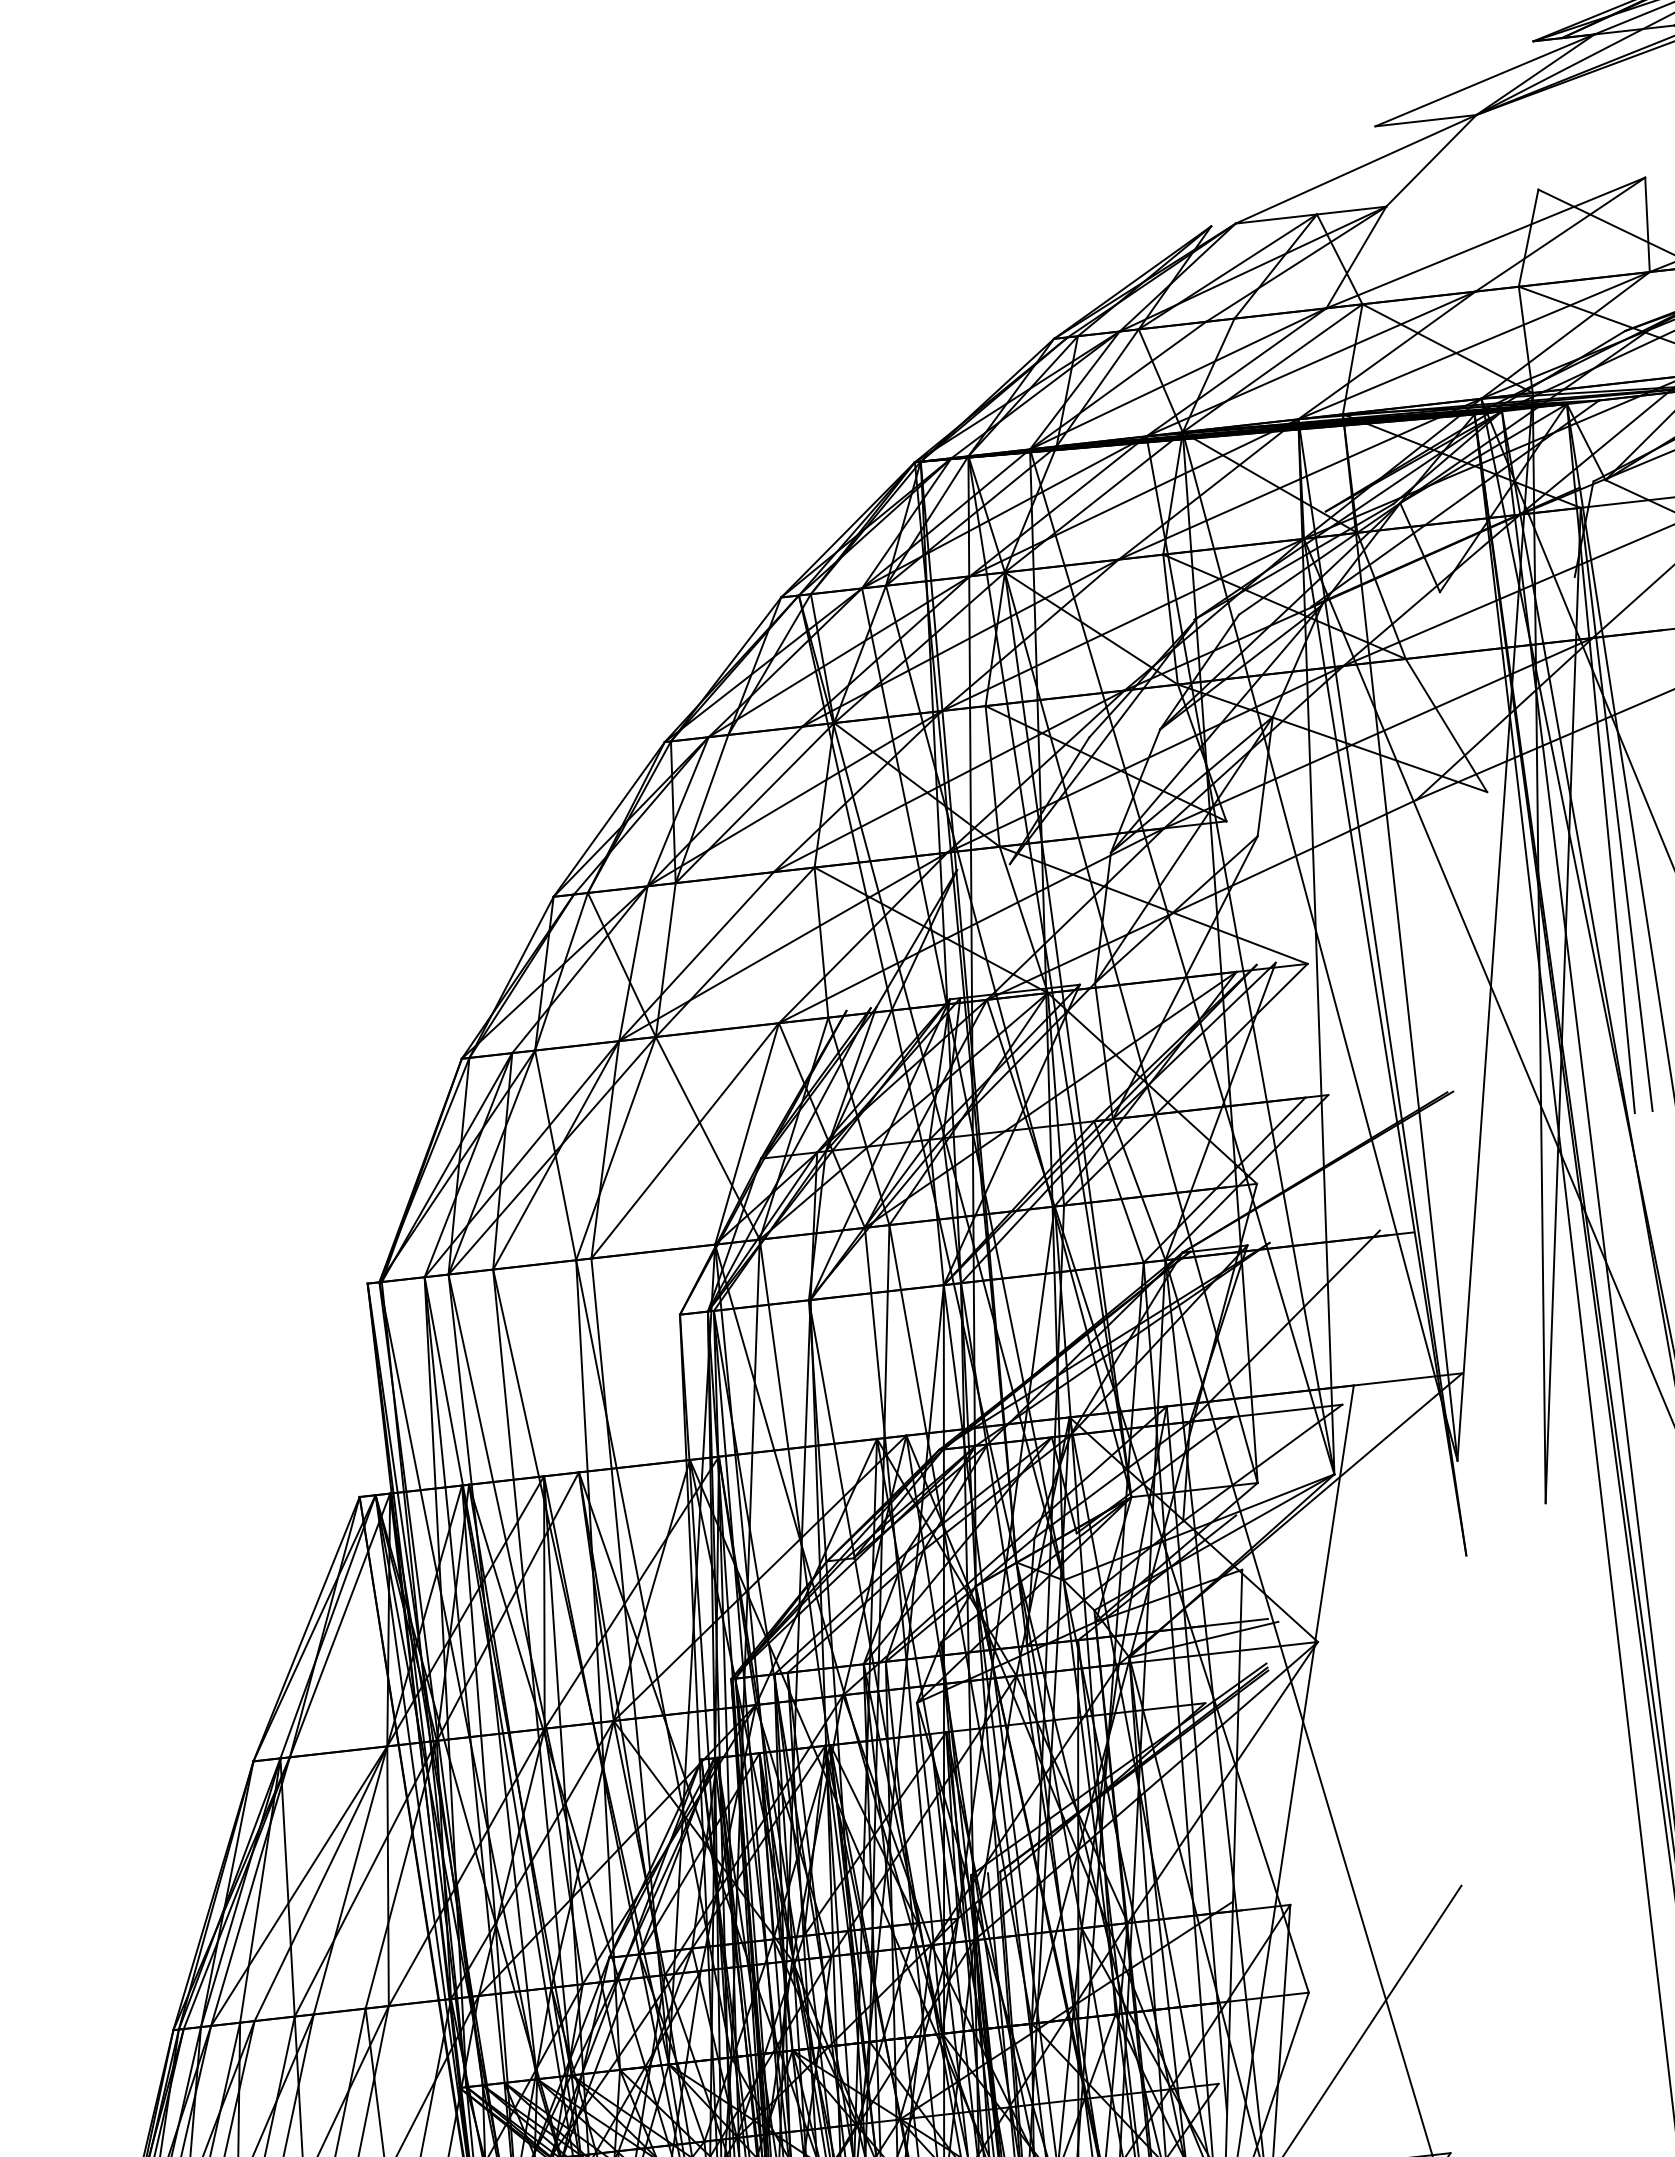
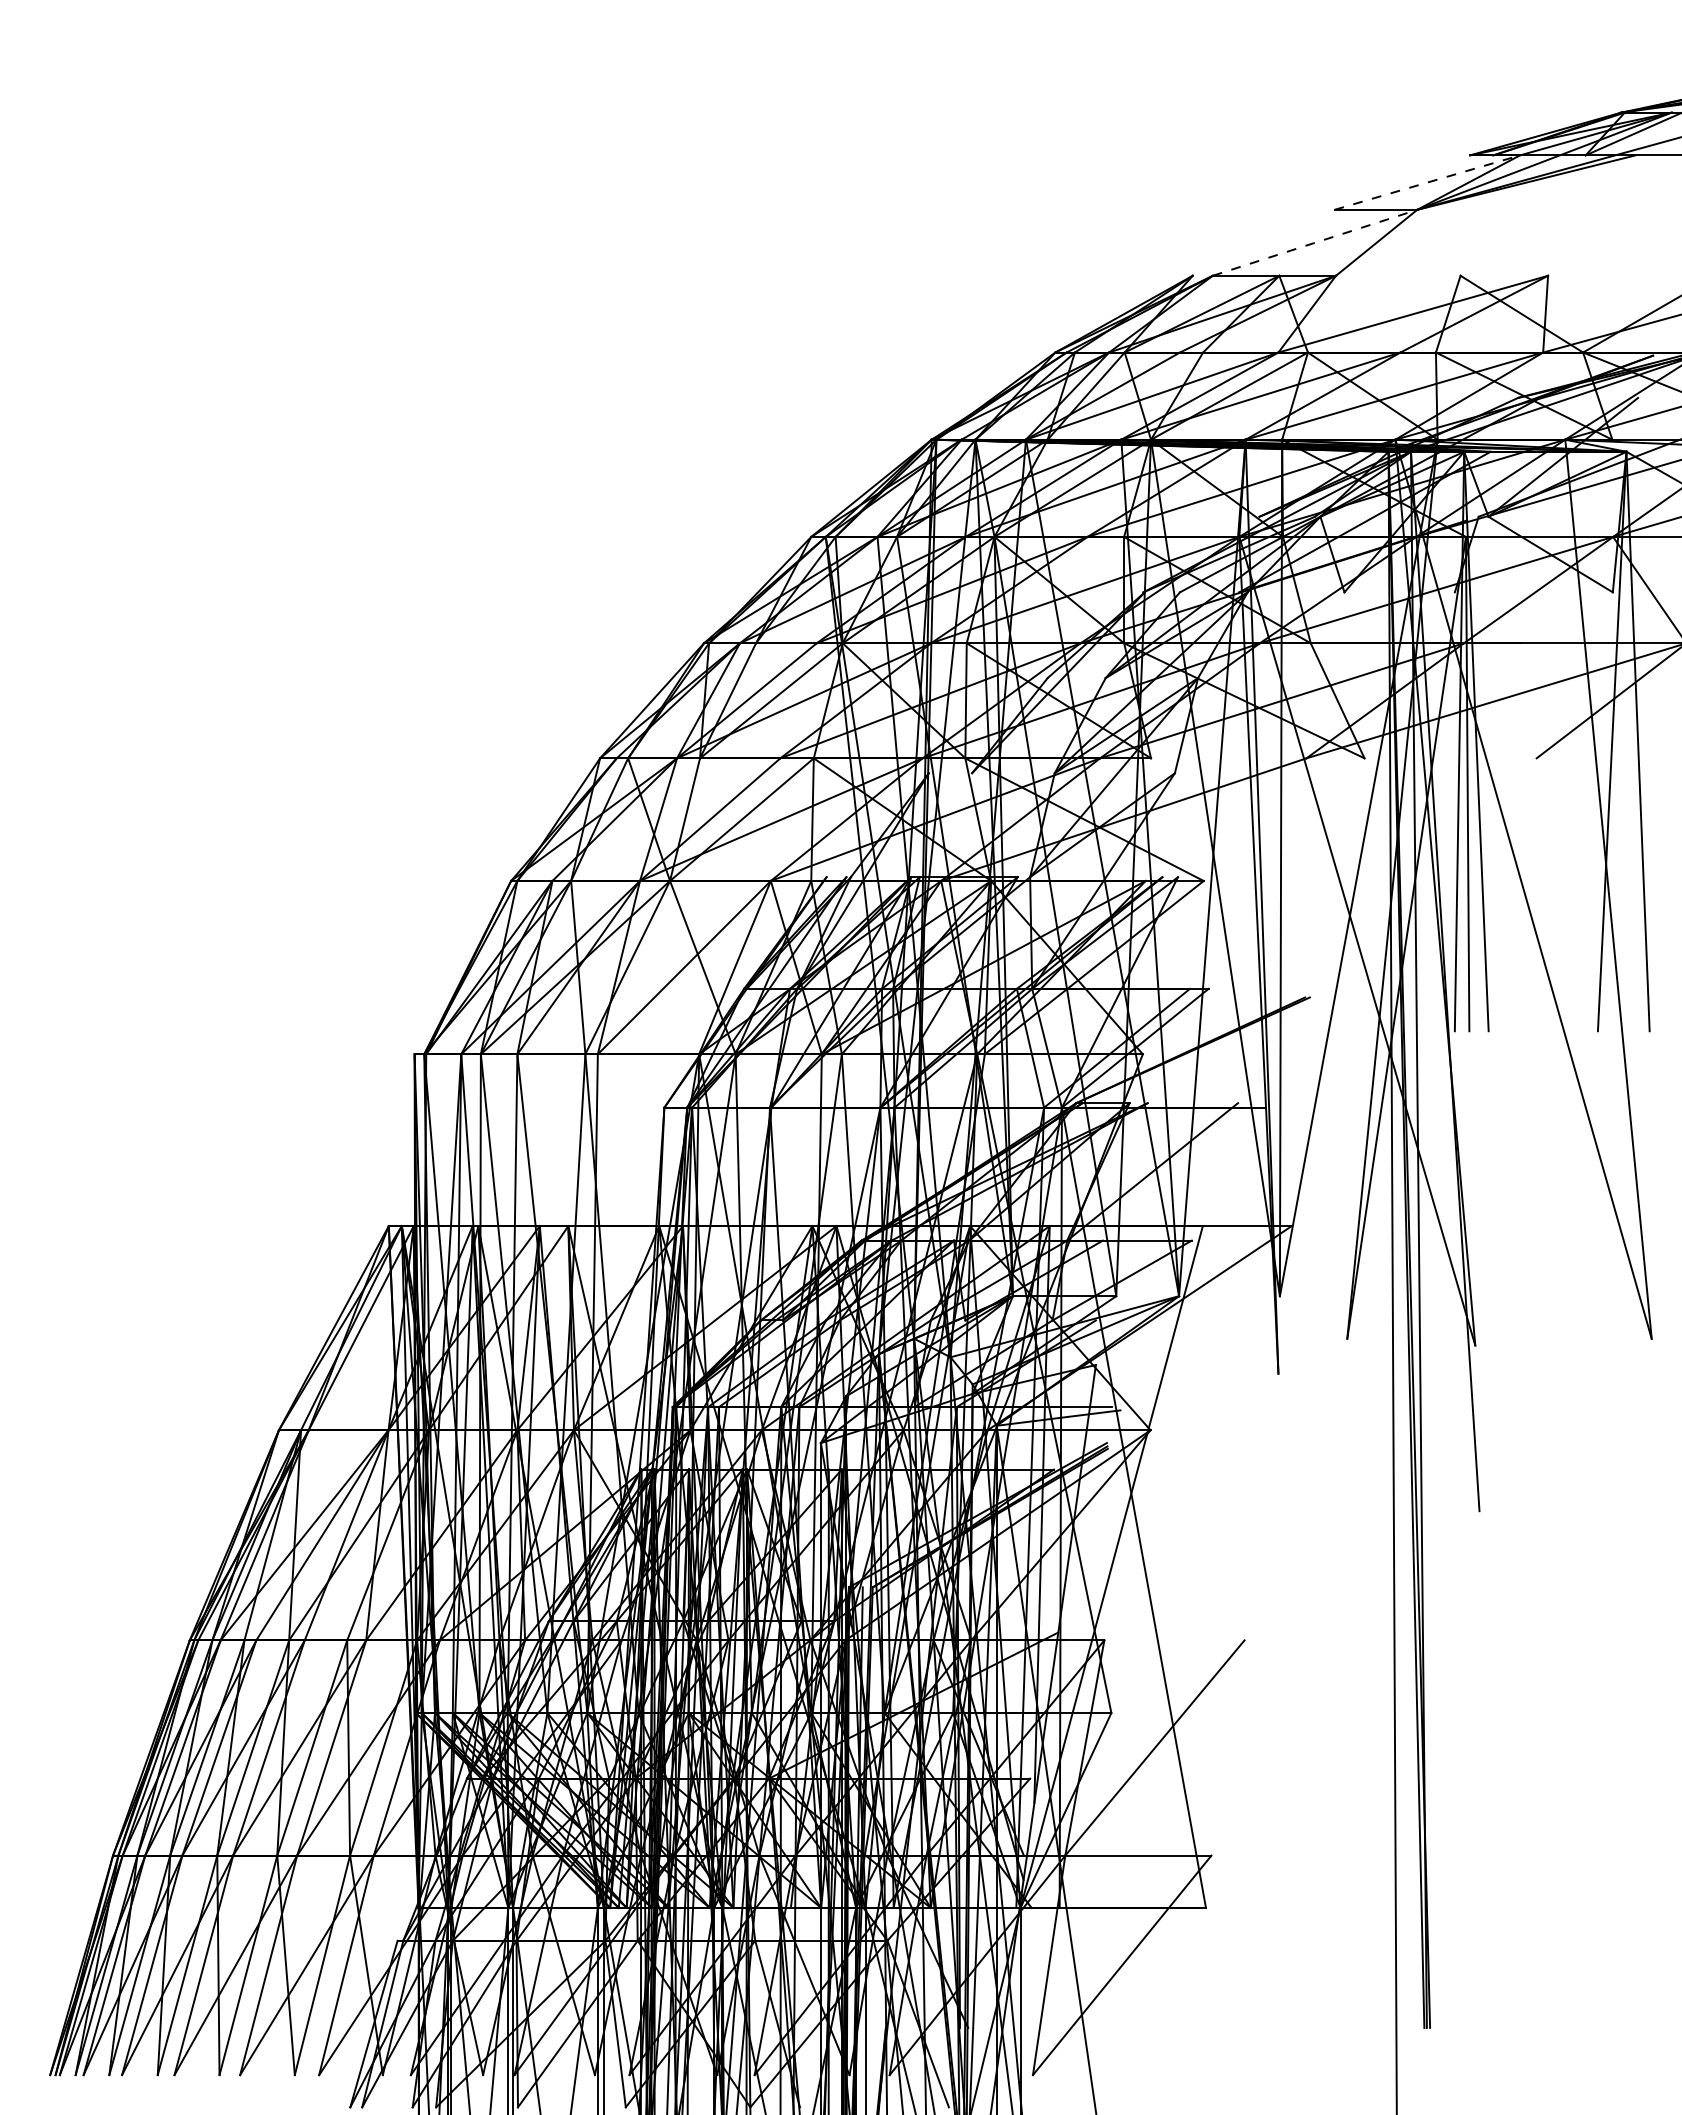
line: (1485, 80) -> (1427, 182), solid -> dashed
line: (1356, 168) -> (1315, 242), solid -> dashed

